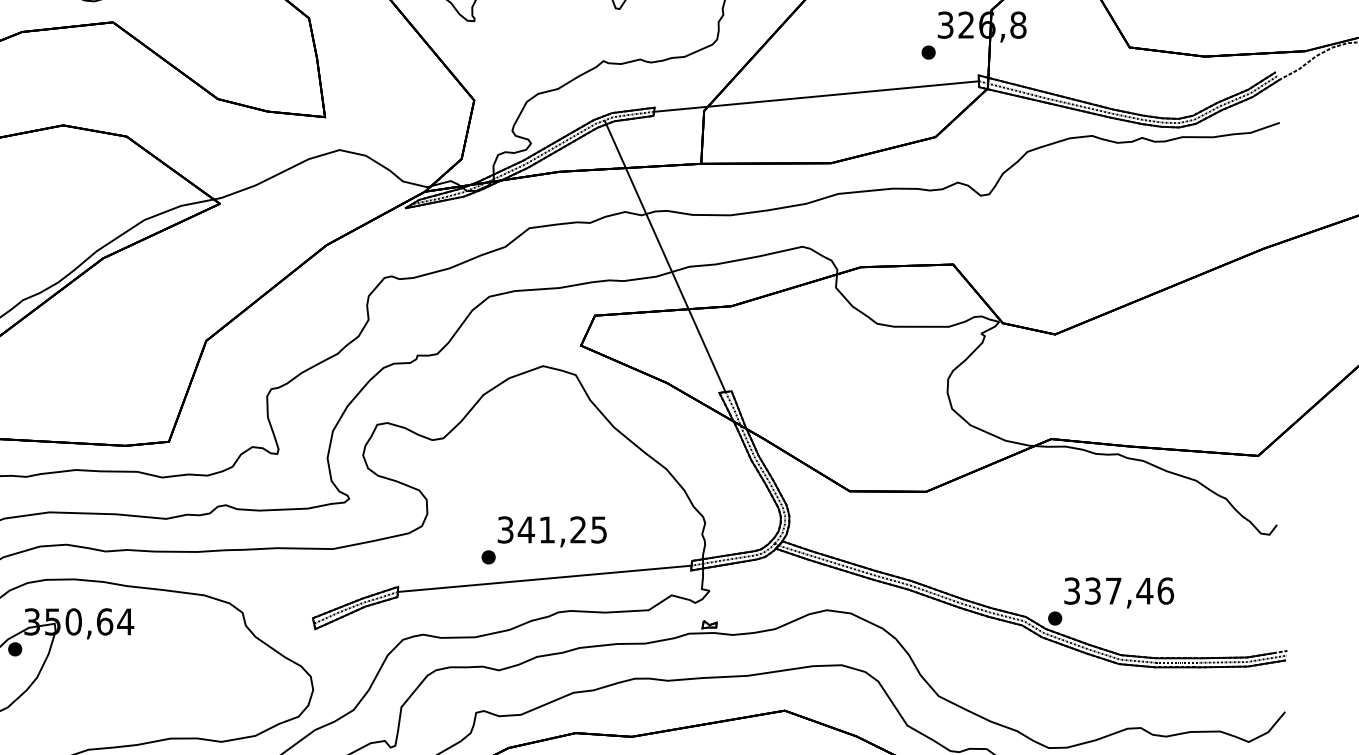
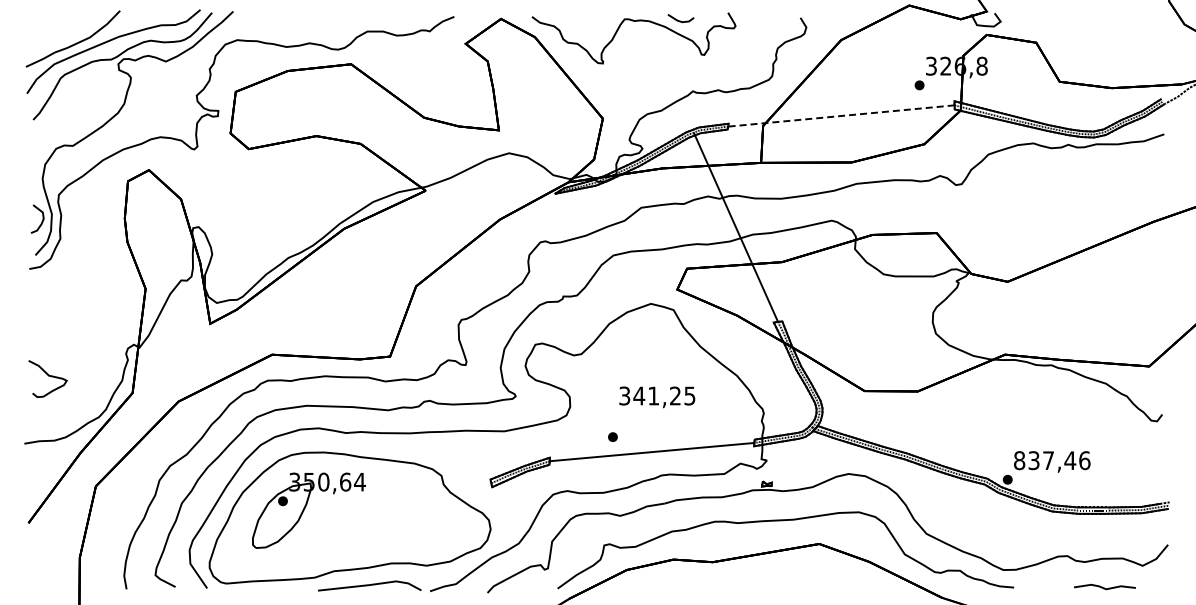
line: (816, 97) -> (841, 116), solid -> dashed
text: (552, 532) -> (657, 397), moved
text: (1072, 590) -> (1019, 460), 337,46 -> 837,46

